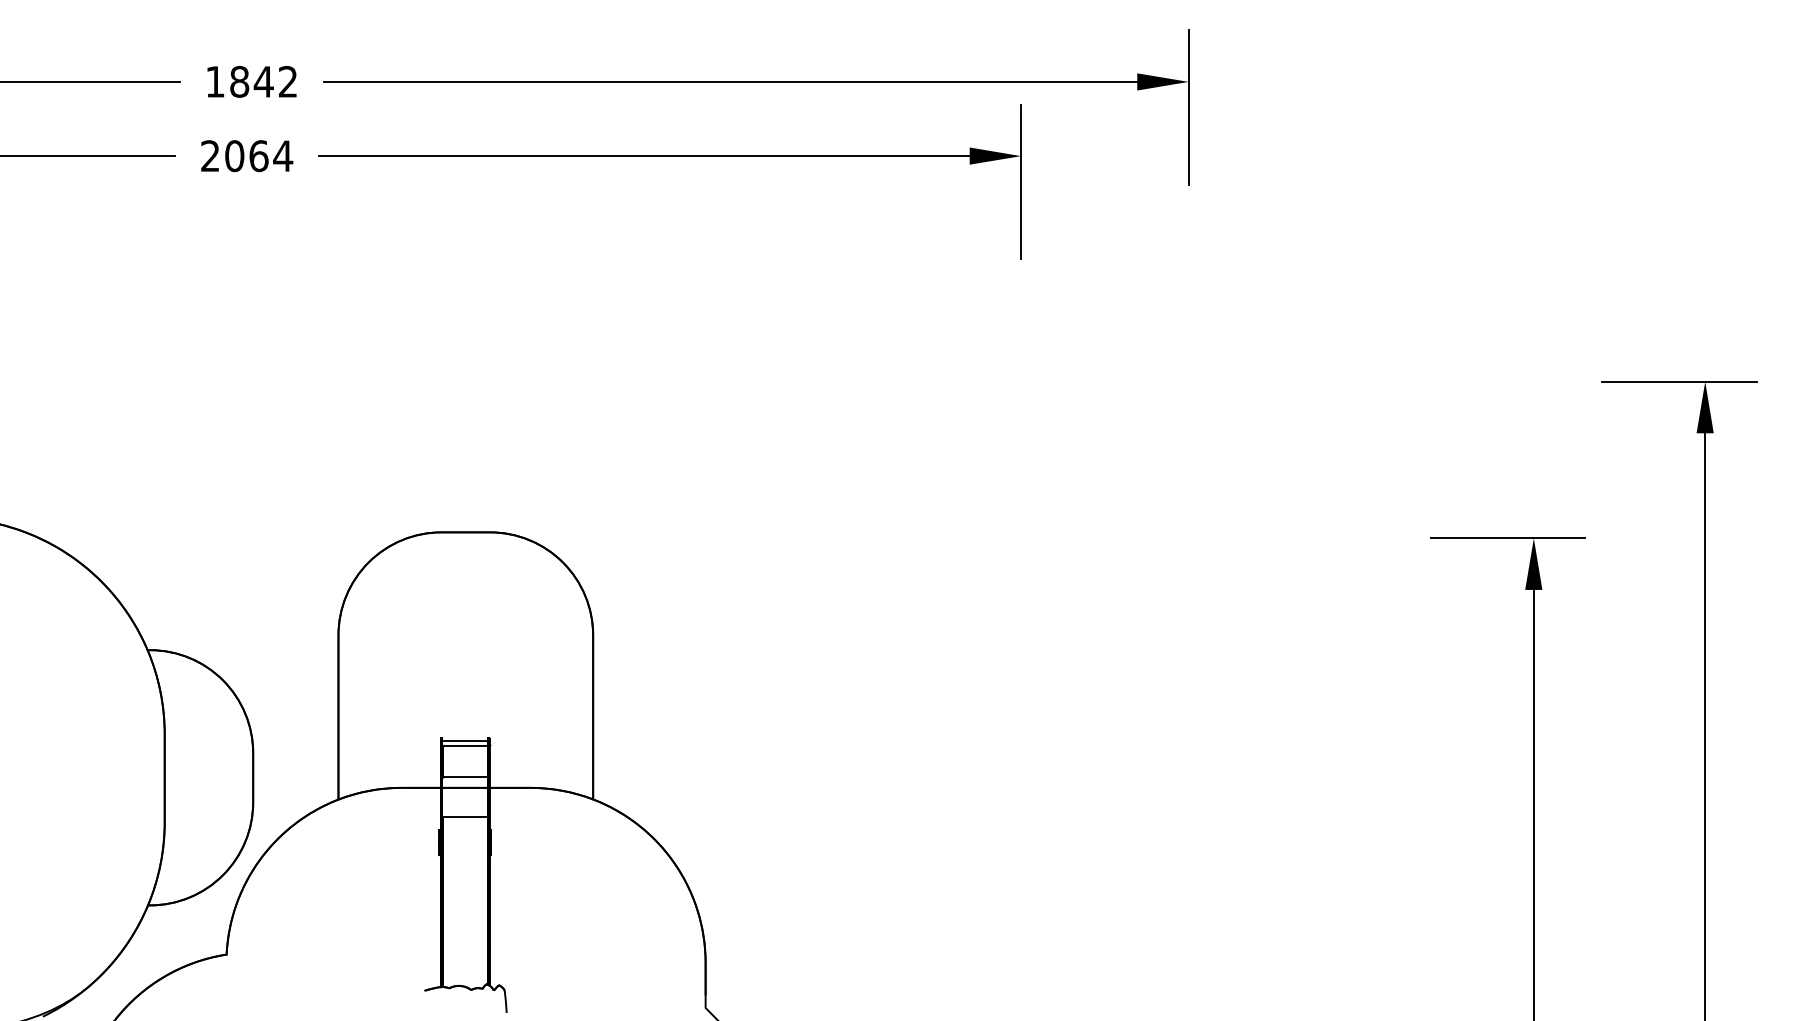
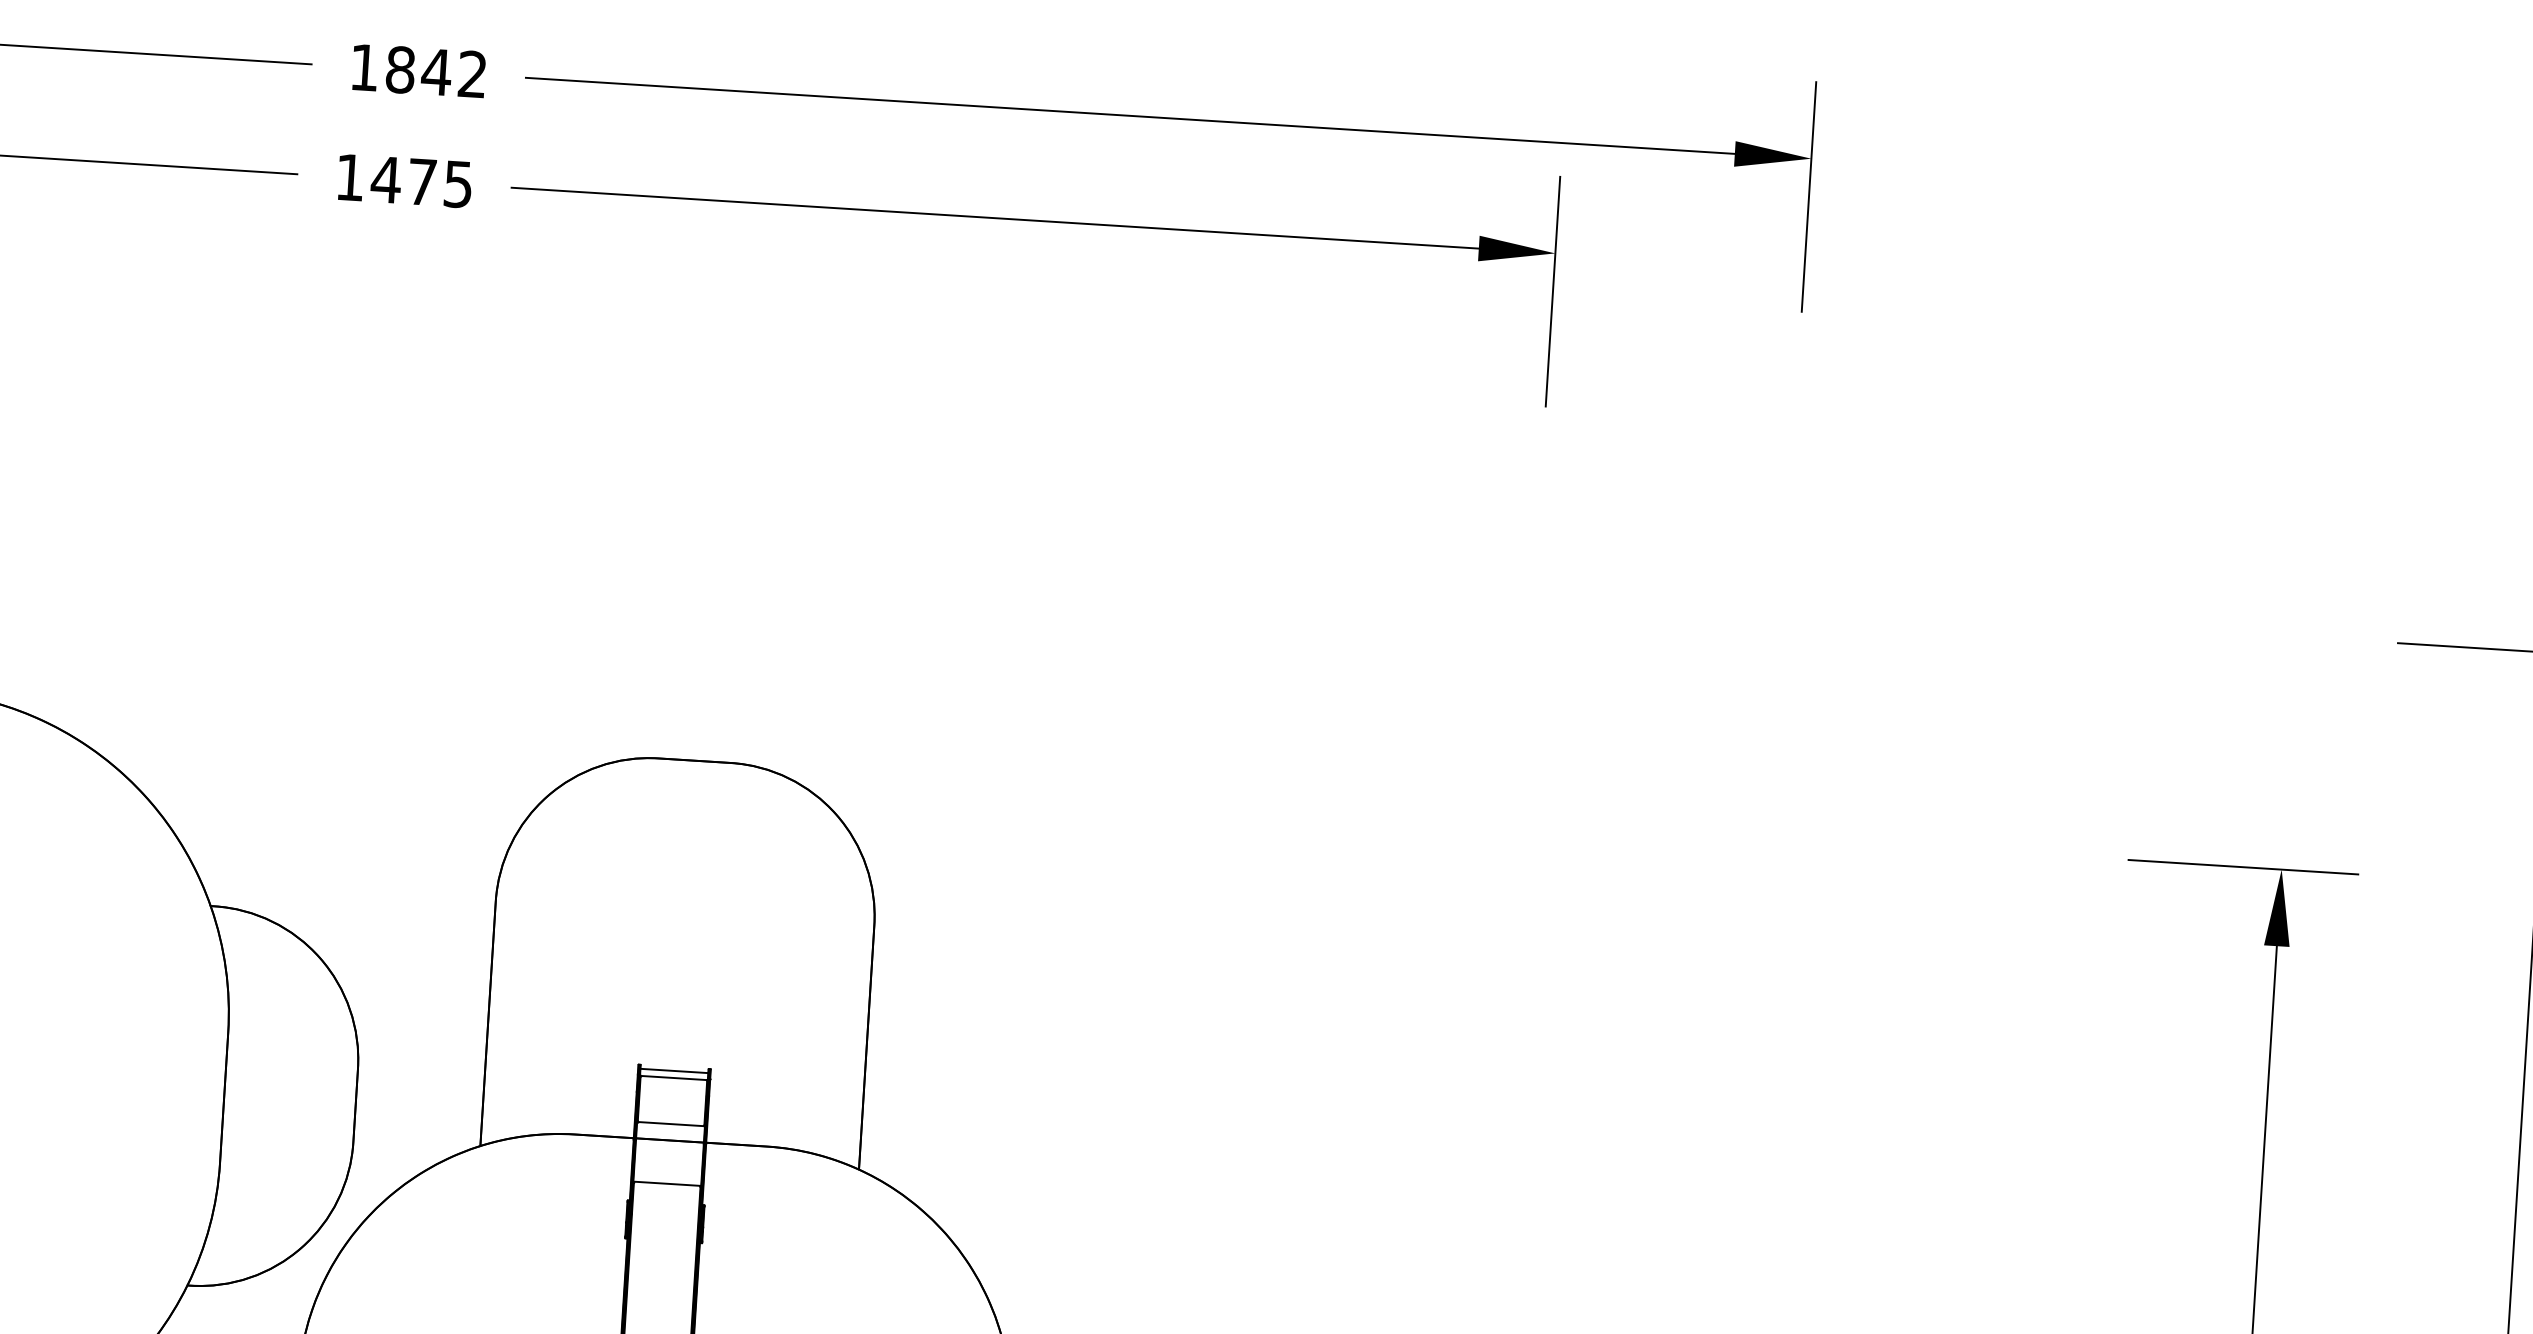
text: (247, 156) -> (405, 181), 2064 -> 1475

